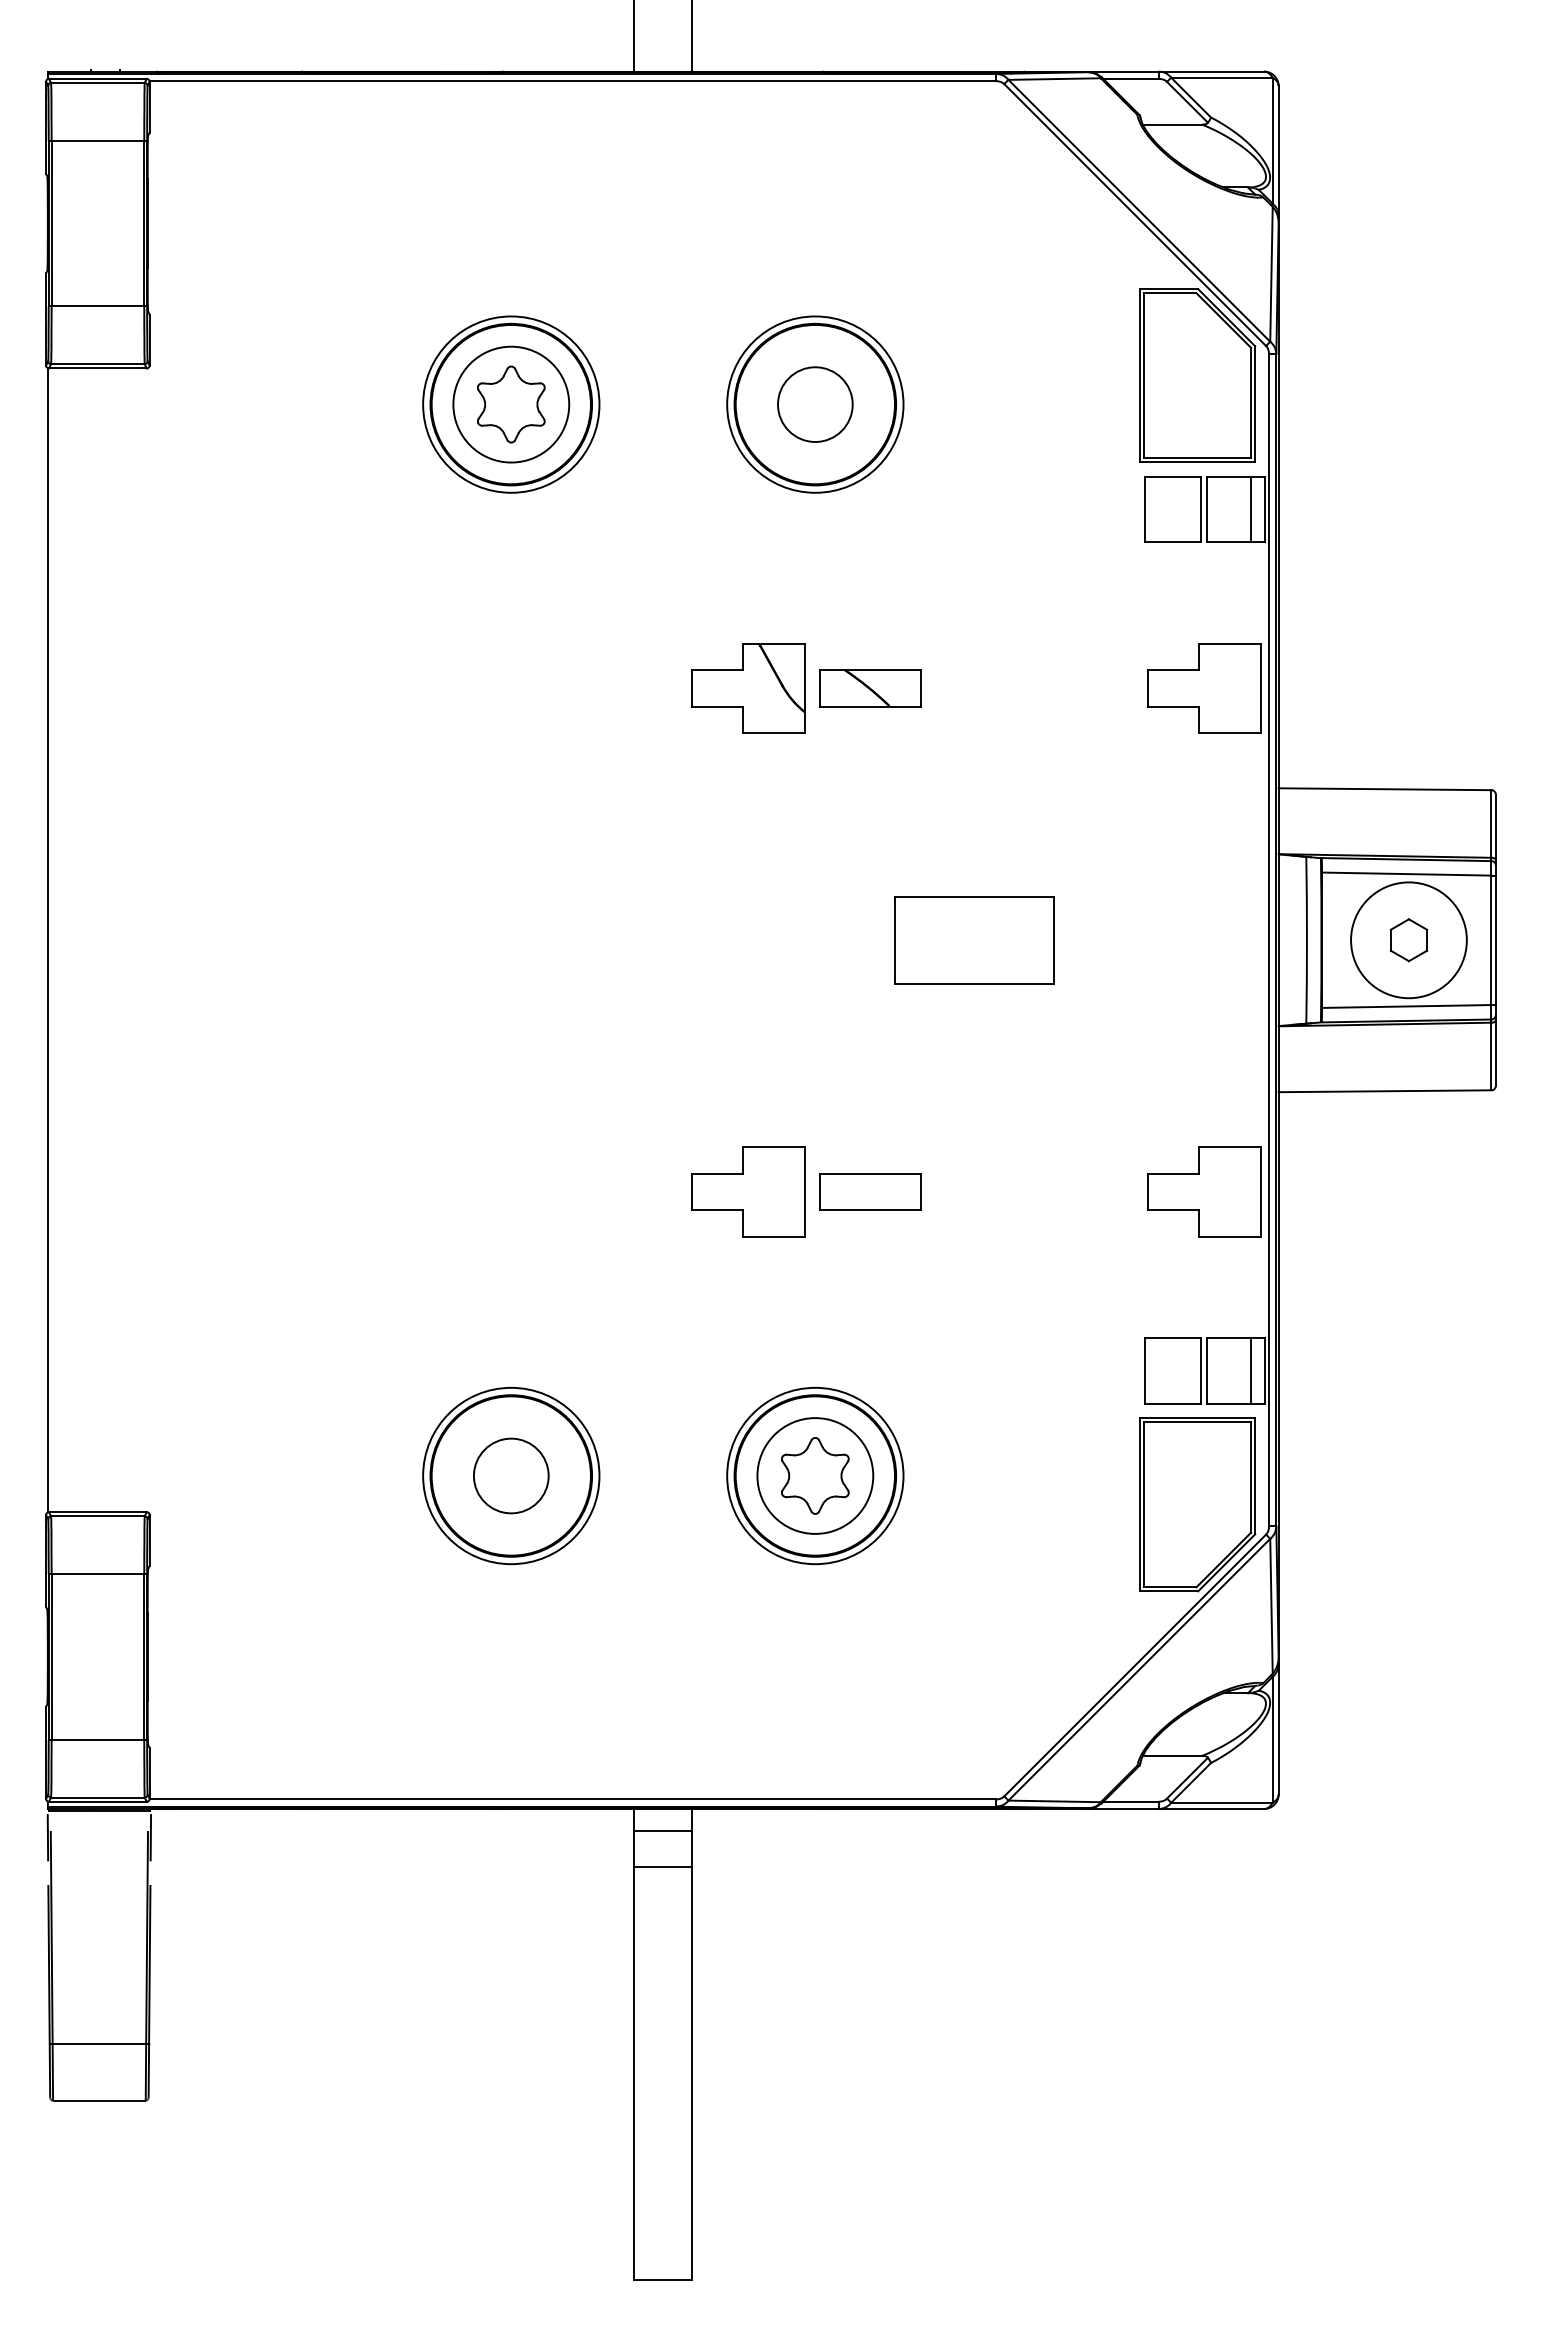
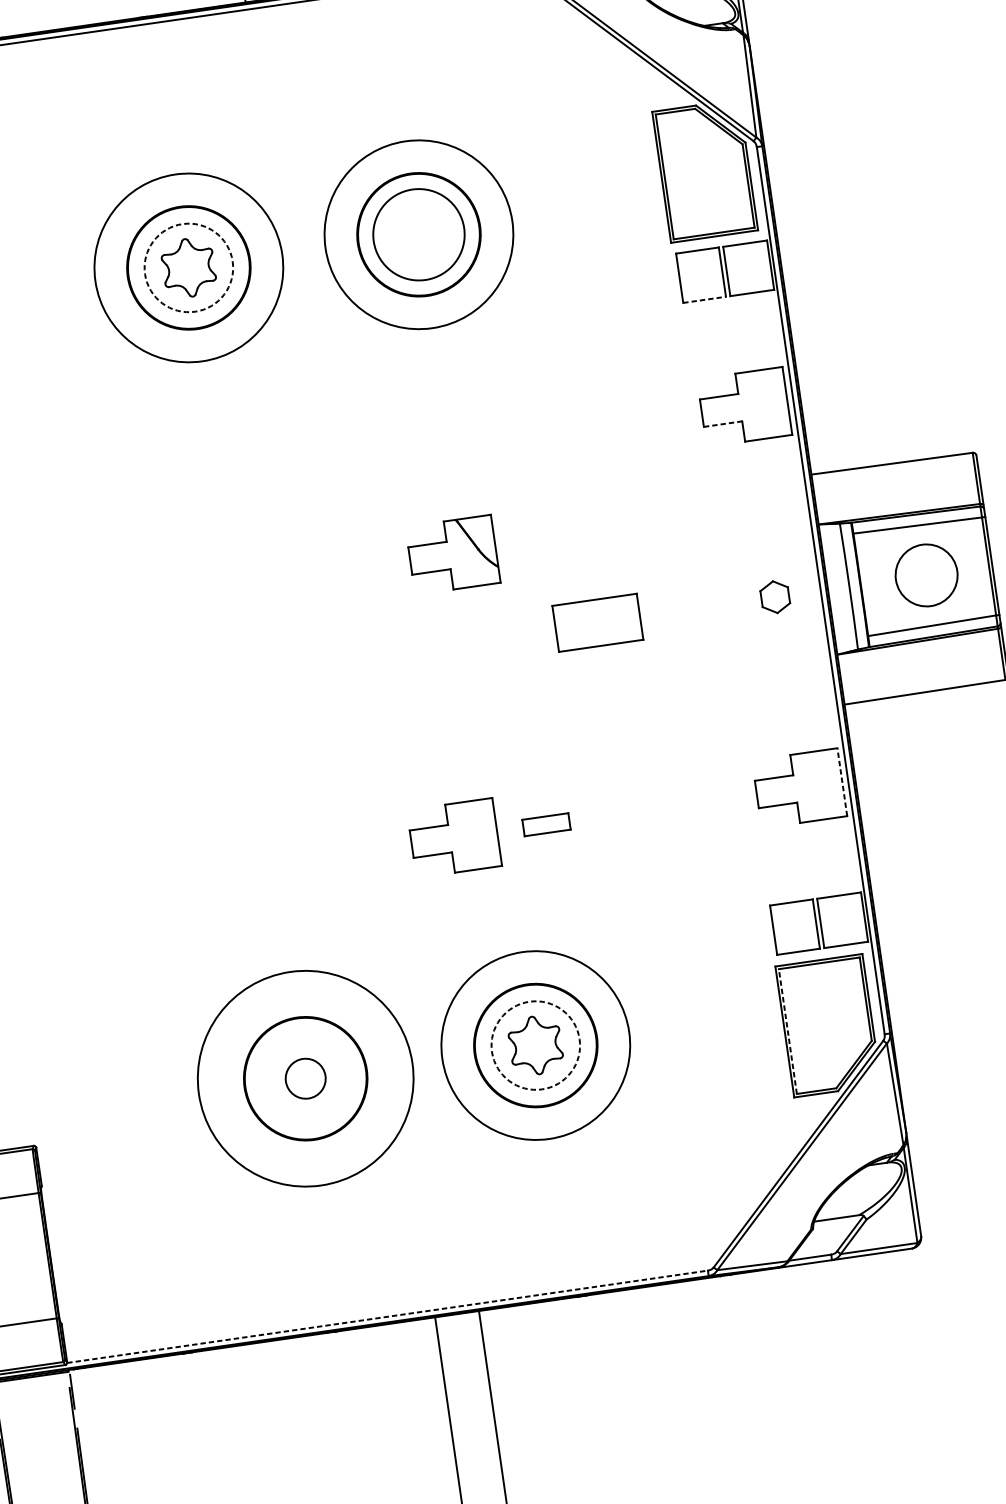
circle: (511, 404) -> (189, 267), size x1.4
circle: (511, 404) -> (189, 267), solid -> dashed
circle: (815, 404) -> (419, 234), size x1.4
circle: (815, 404) -> (419, 234), size x1.6
line: (1250, 509) -> (759, 266), removed
line: (1173, 542) -> (705, 300), solid -> dashed
part: (748, 688) -> (452, 555), moved
part: (870, 688) -> (491, 443), removed
line: (1174, 706) -> (723, 424), solid -> dashed
part: (974, 940) -> (597, 622), size x0.7
circle: (1408, 940) -> (926, 575), size x0.7
part: (1408, 940) -> (774, 597), moved
part: (870, 1191) -> (546, 824), size x0.6
line: (1261, 1192) -> (842, 782), solid -> dashed
line: (1250, 1370) -> (853, 918), removed
circle: (510, 1475) -> (305, 1078), size x0.7
circle: (511, 1475) -> (305, 1078), size x1.6
circle: (815, 1475) -> (535, 1045), size x1.4
circle: (815, 1475) -> (535, 1045), solid -> dashed
line: (1144, 1504) -> (788, 1031), solid -> dashed
line: (573, 1799) -> (388, 1316), solid -> dashed
line: (663, 1830) -> (459, 1330), removed
line: (663, 1866) -> (463, 1357), removed

